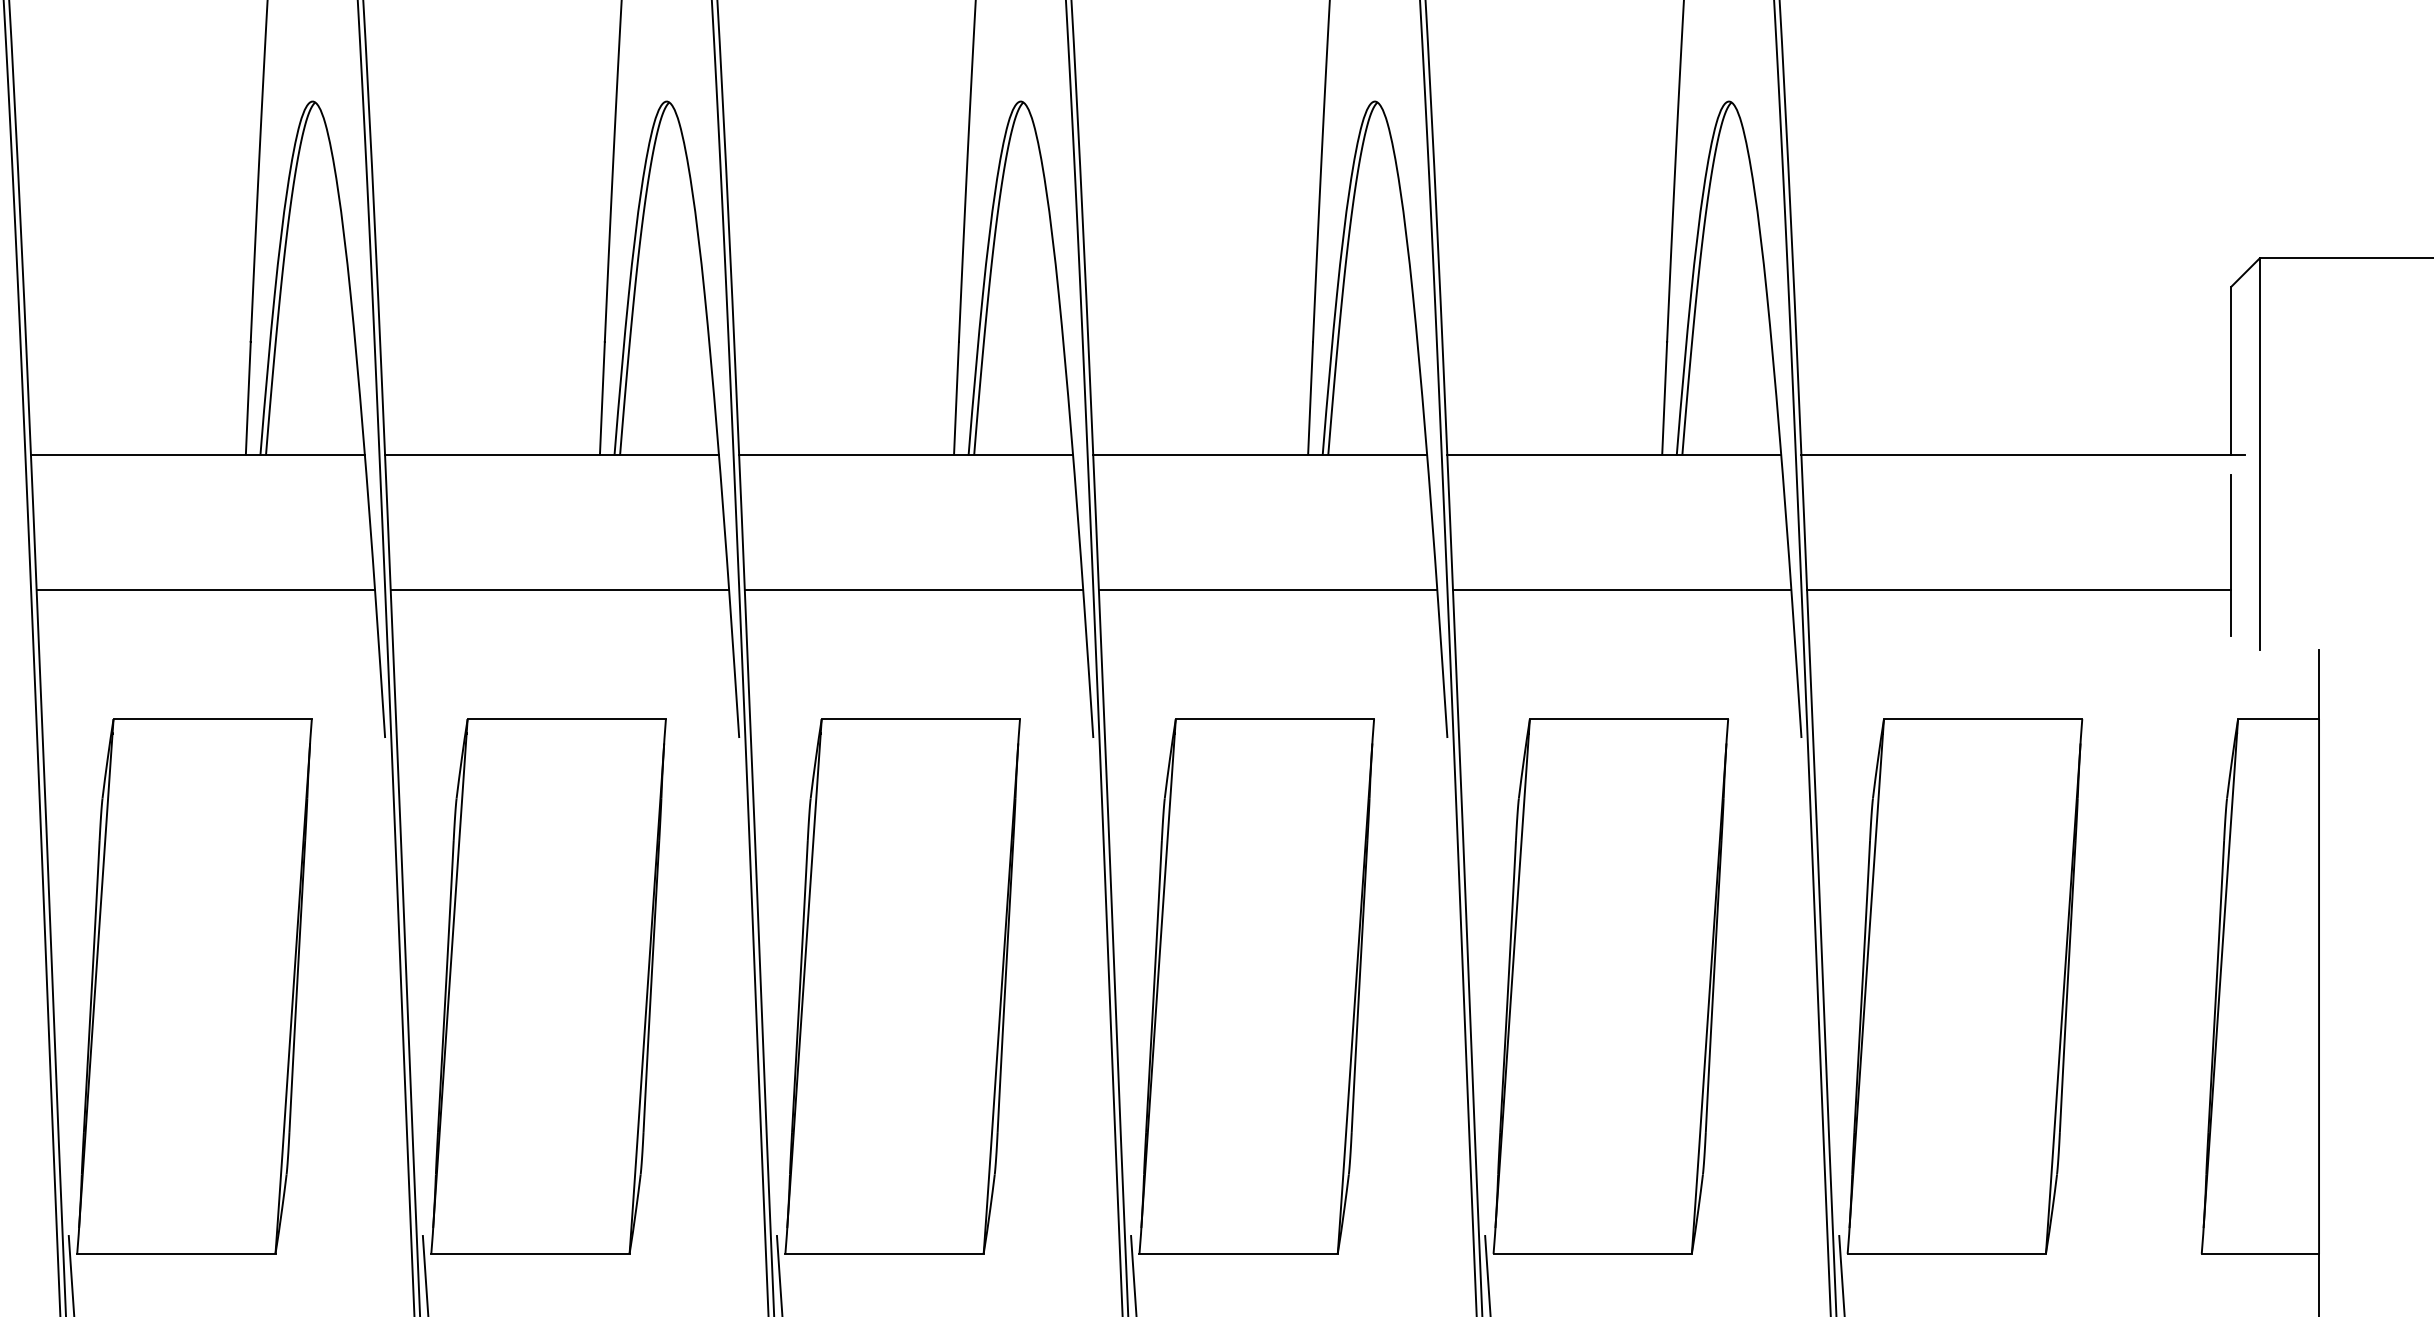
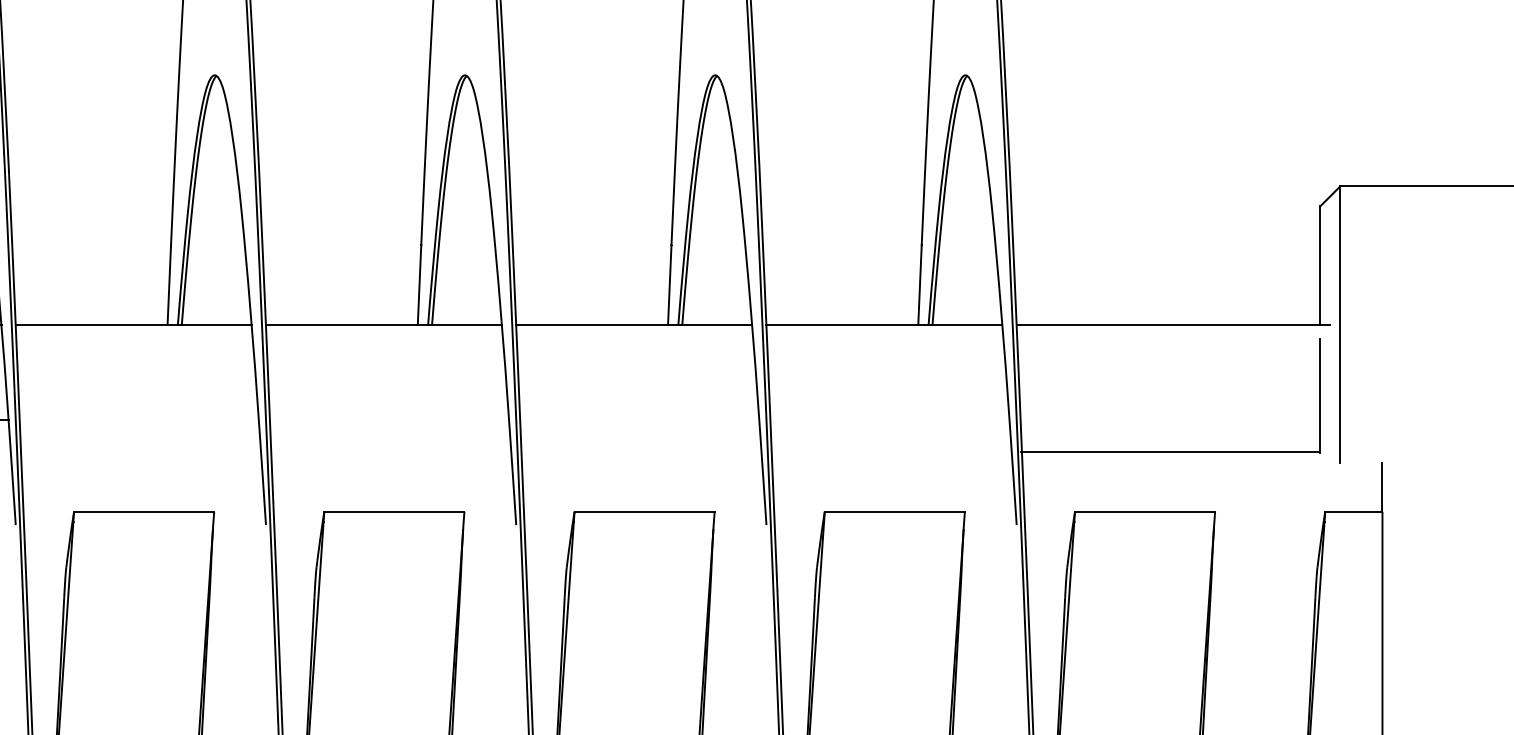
line: (559, 589) -> (138, 420), removed
line: (913, 589) -> (389, 420), removed
line: (1267, 589) -> (639, 420), removed
line: (1622, 589) -> (890, 420), removed
line: (2019, 589) -> (1170, 451), moved

